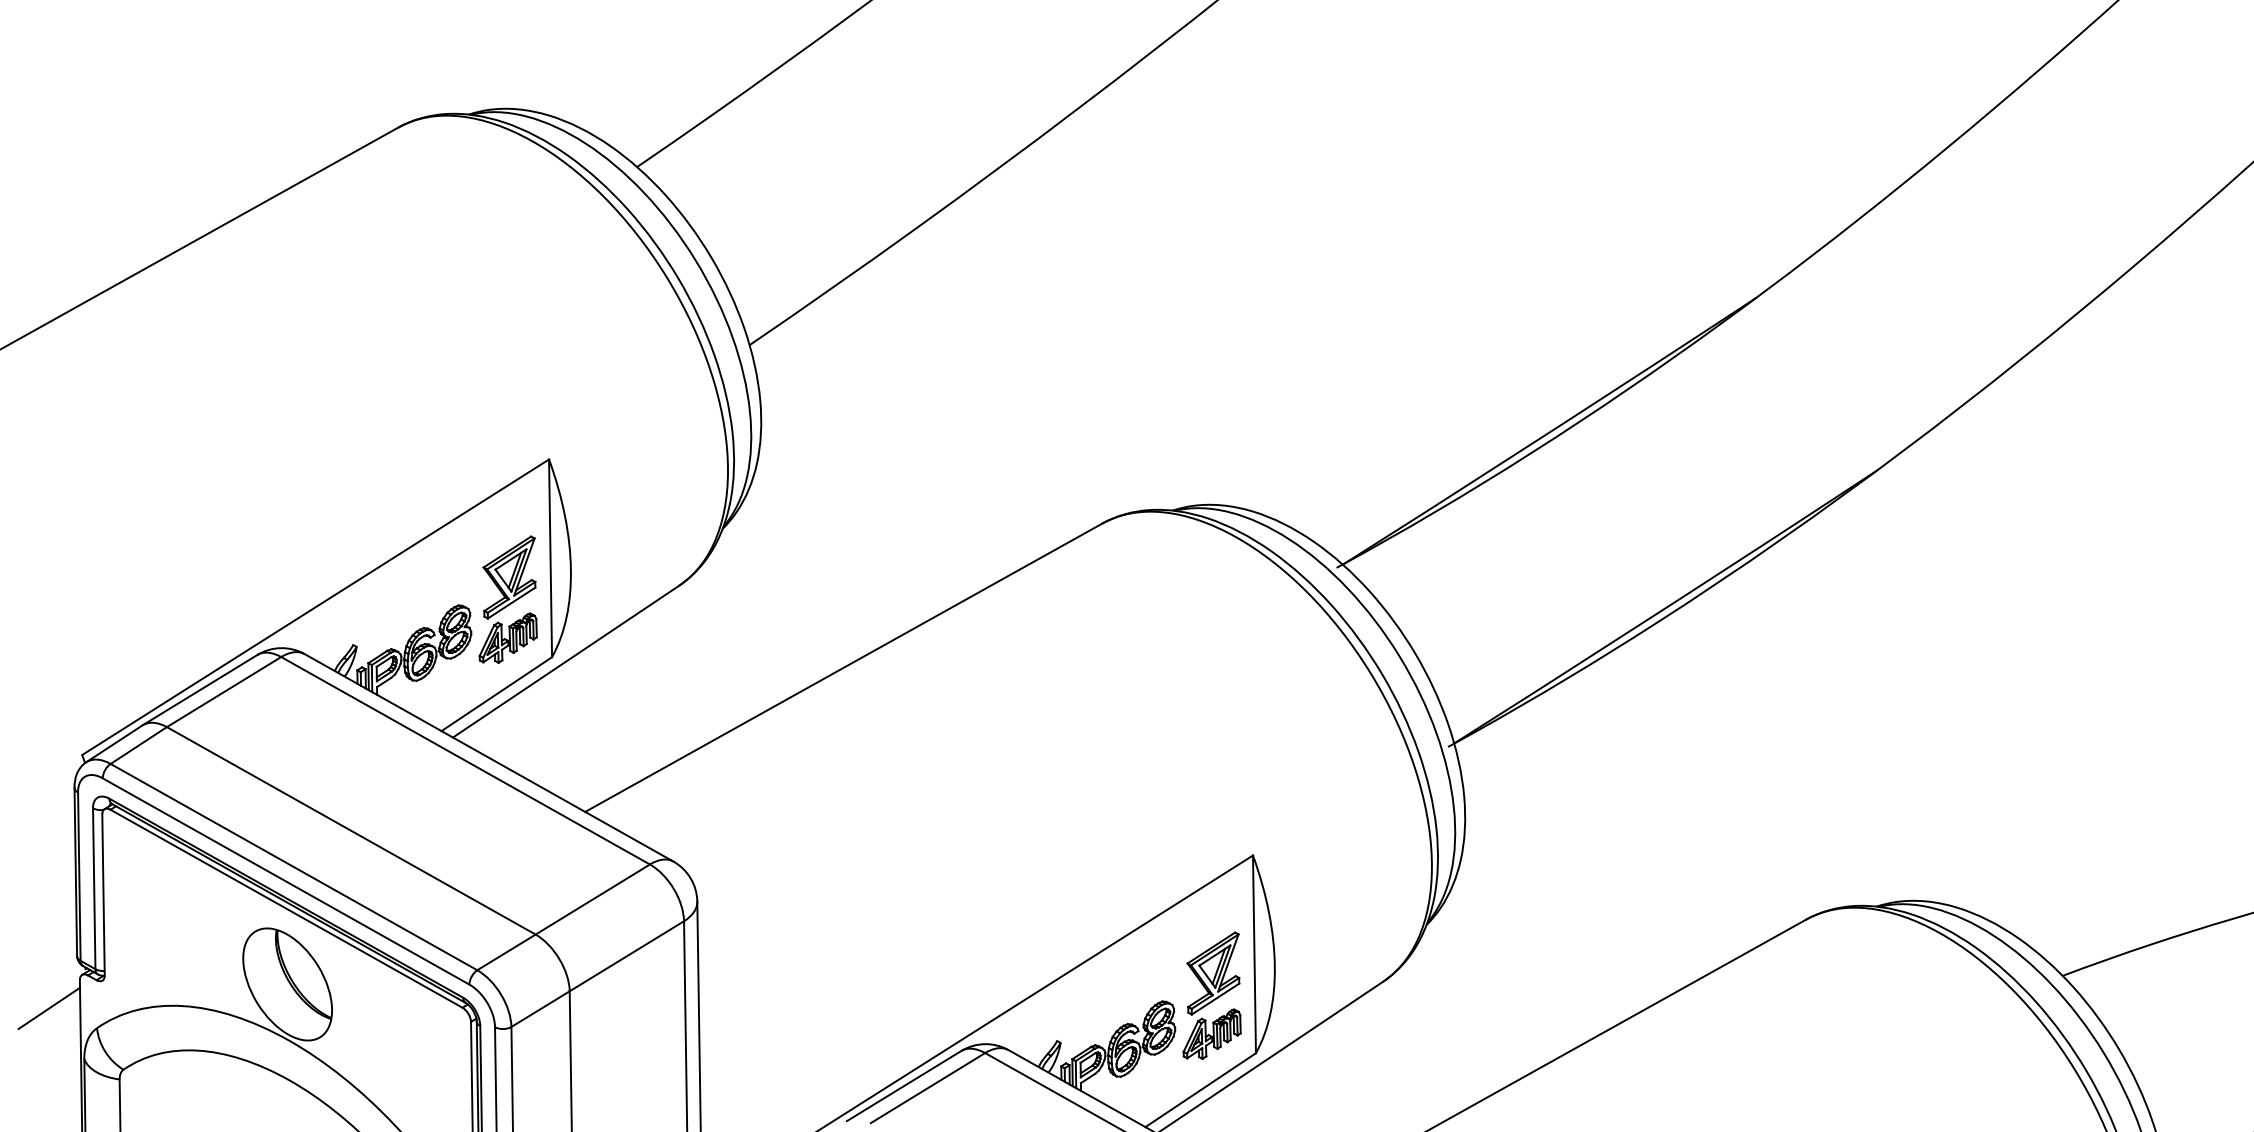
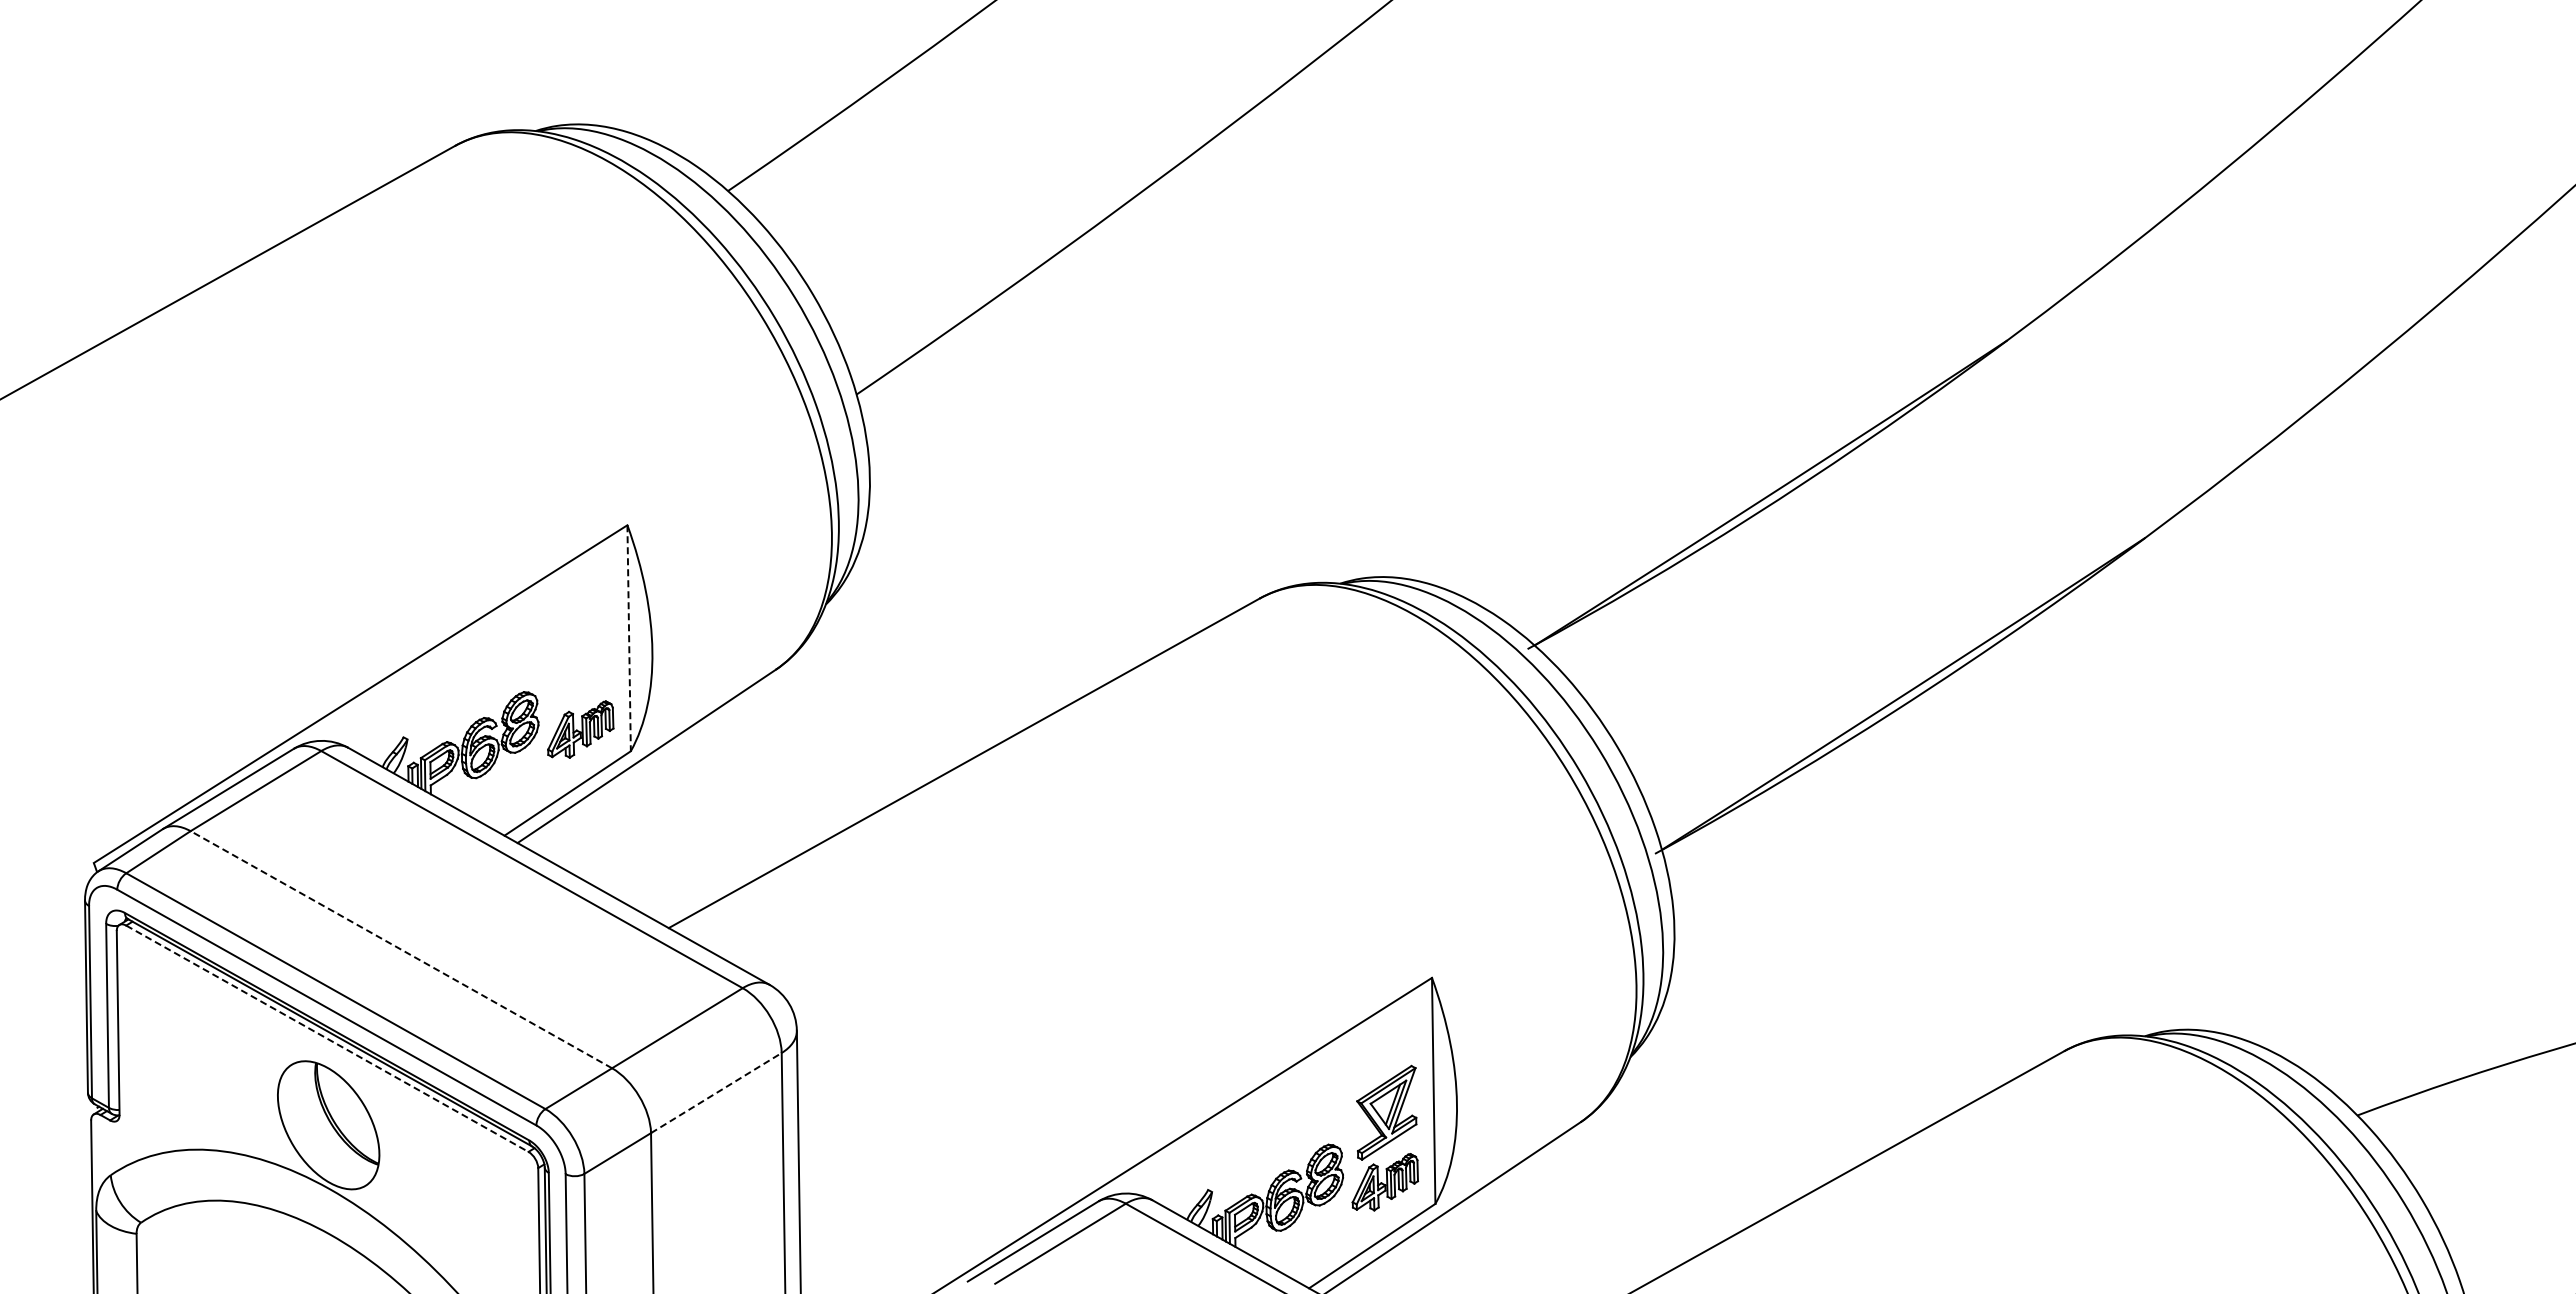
line: (550, 558) -> (629, 638), solid -> dashed
part: (508, 577) -> (581, 660), removed
line: (351, 830) -> (401, 949), solid -> dashed
line: (286, 908) -> (327, 1038), solid -> dashed
line: (626, 956) -> (716, 1093), solid -> dashed
line: (49, 1008) -> (56, 1152), removed

